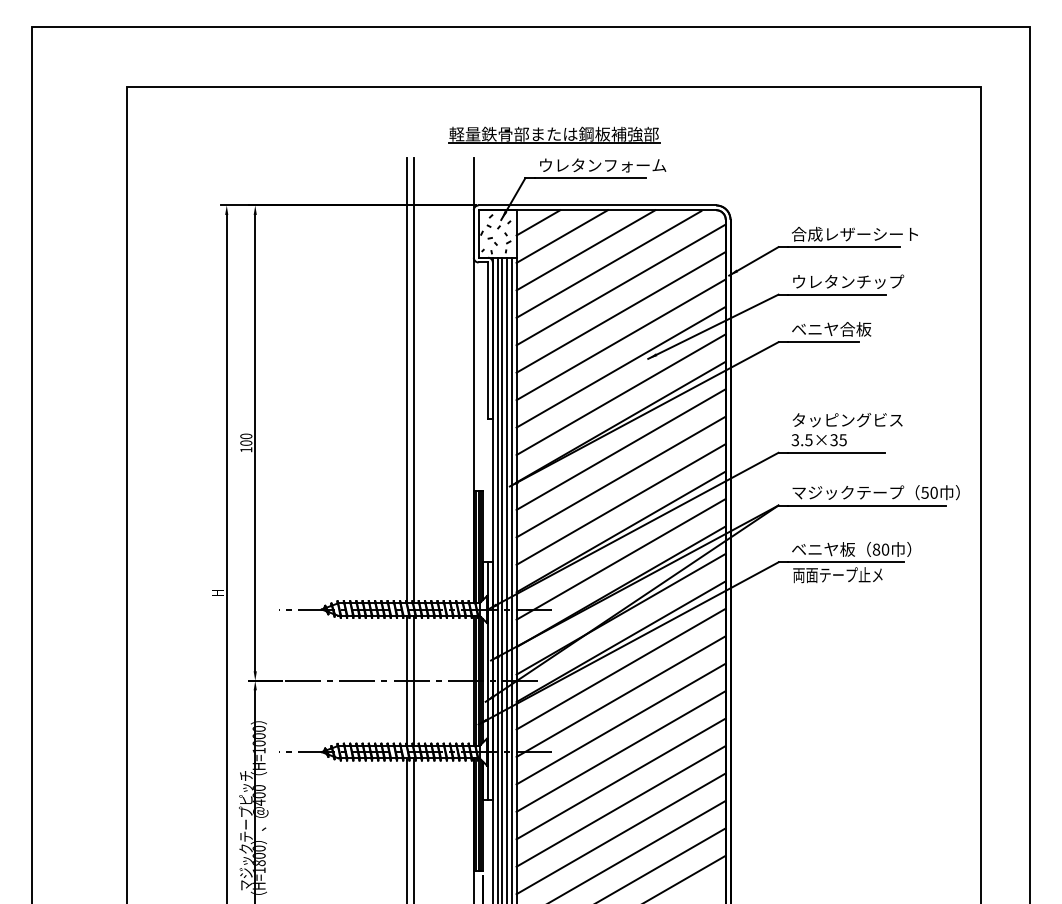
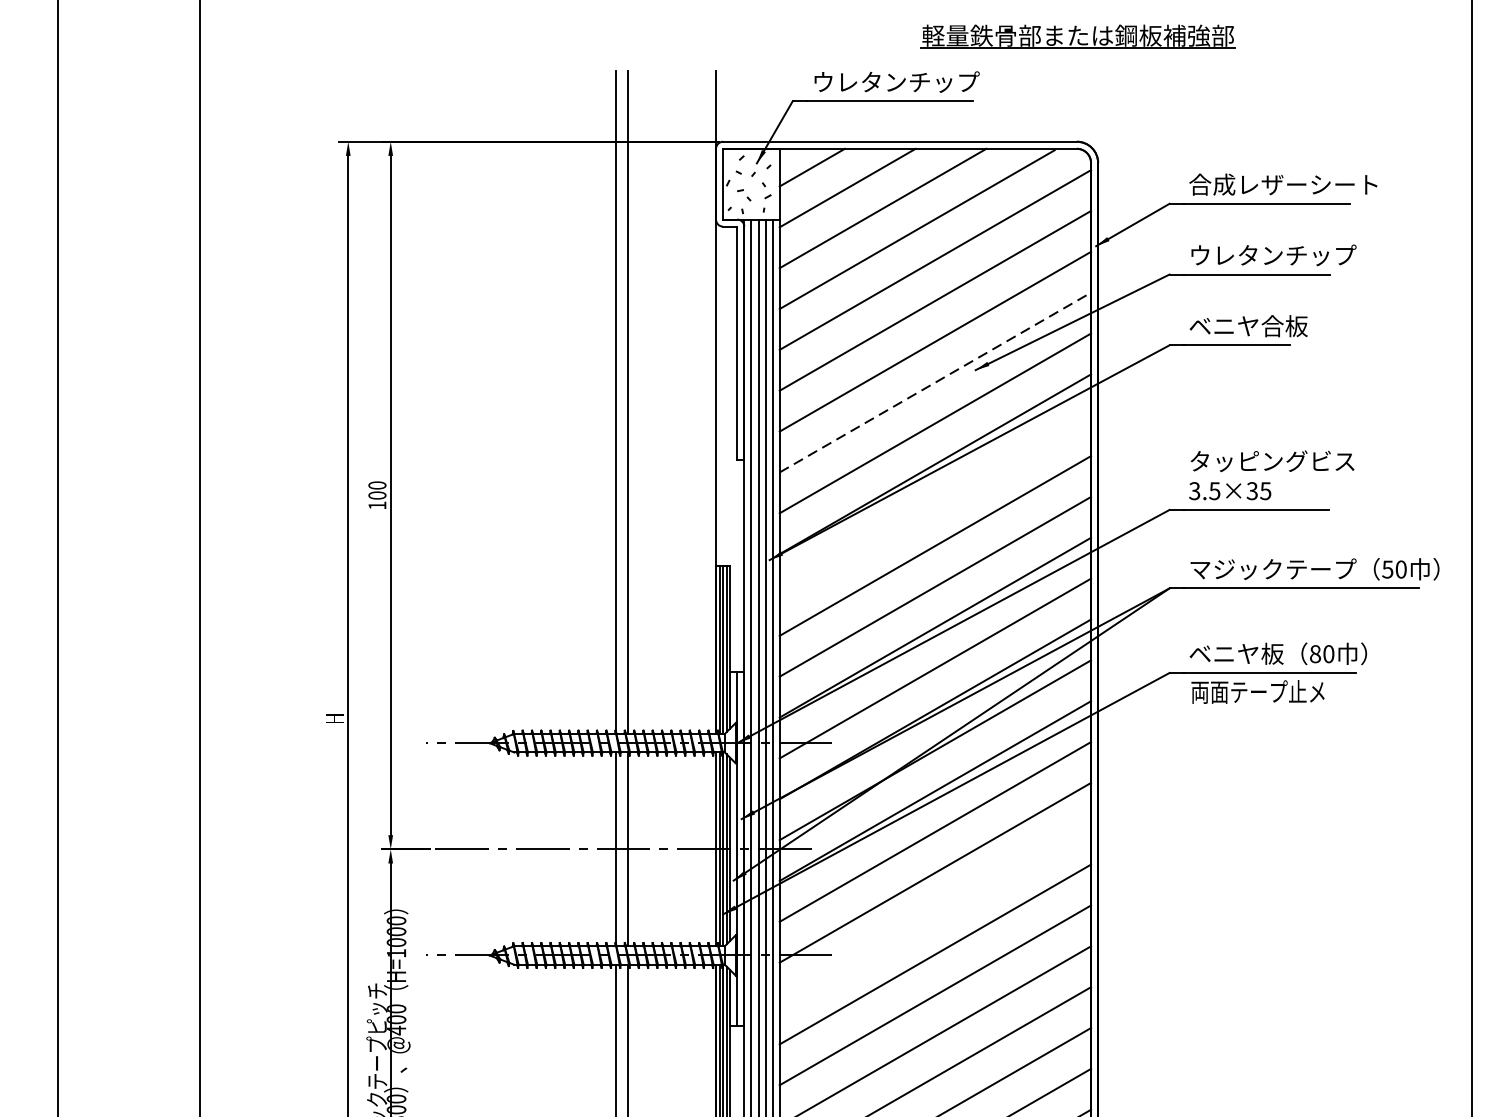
part: (554, 134) -> (1078, 36), moved
text: (635, 165) -> (956, 82), ウレタンフォーム -> ウレタンチップ
line: (621, 367) -> (935, 382), solid -> dashed
line: (620, 449) -> (934, 505), removed
line: (620, 723) -> (934, 912), removed

